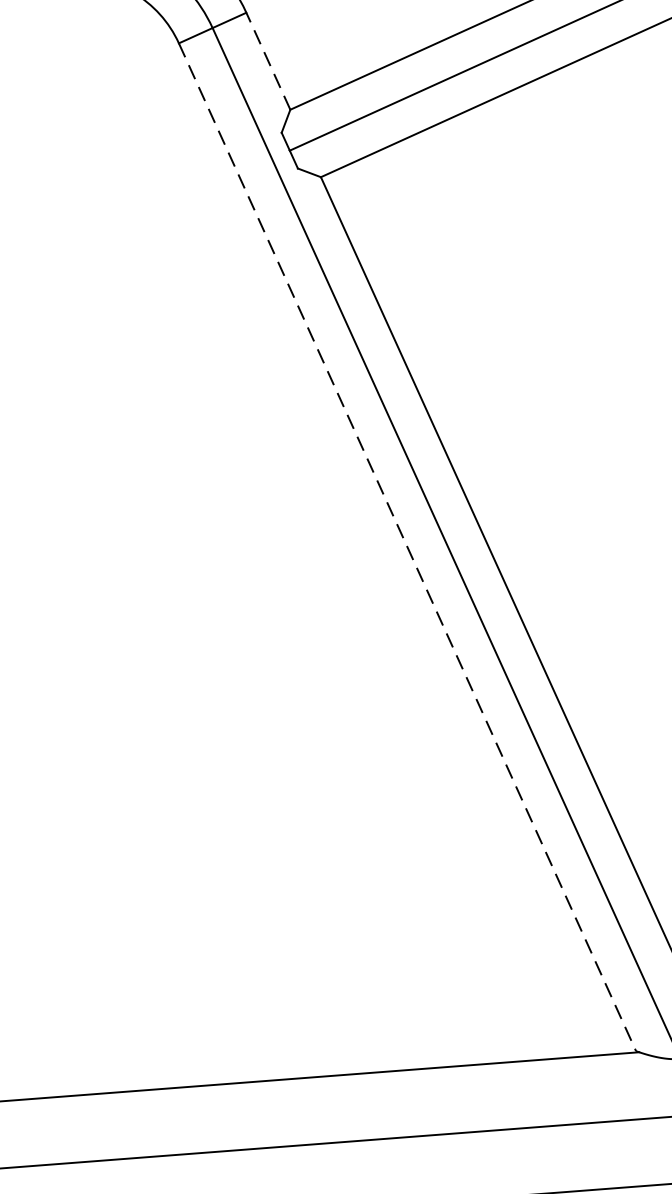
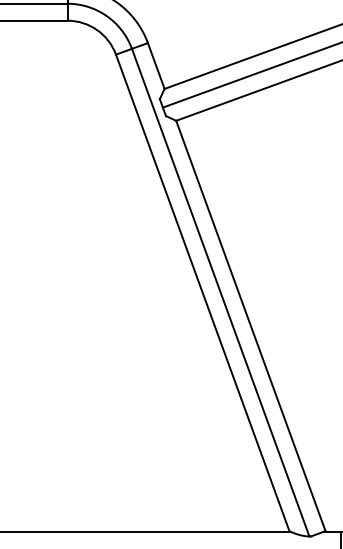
line: (268, 60) -> (156, 65), dashed -> solid
line: (406, 546) -> (202, 292), dashed -> solid

